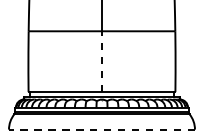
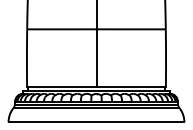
line: (102, 62) -> (96, 58), dashed -> solid
line: (102, 129) -> (96, 122), dashed -> solid

